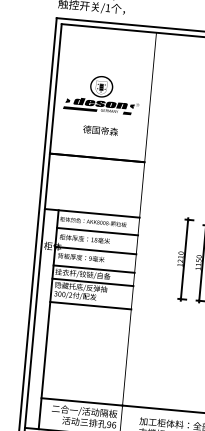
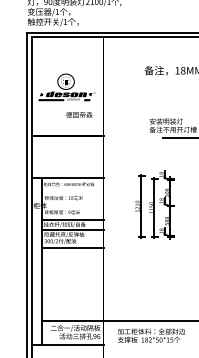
text: (100, 130) -> (79, 114), moved
line: (96, 231) -> (72, 191), removed
line: (95, 250) -> (72, 205), removed

